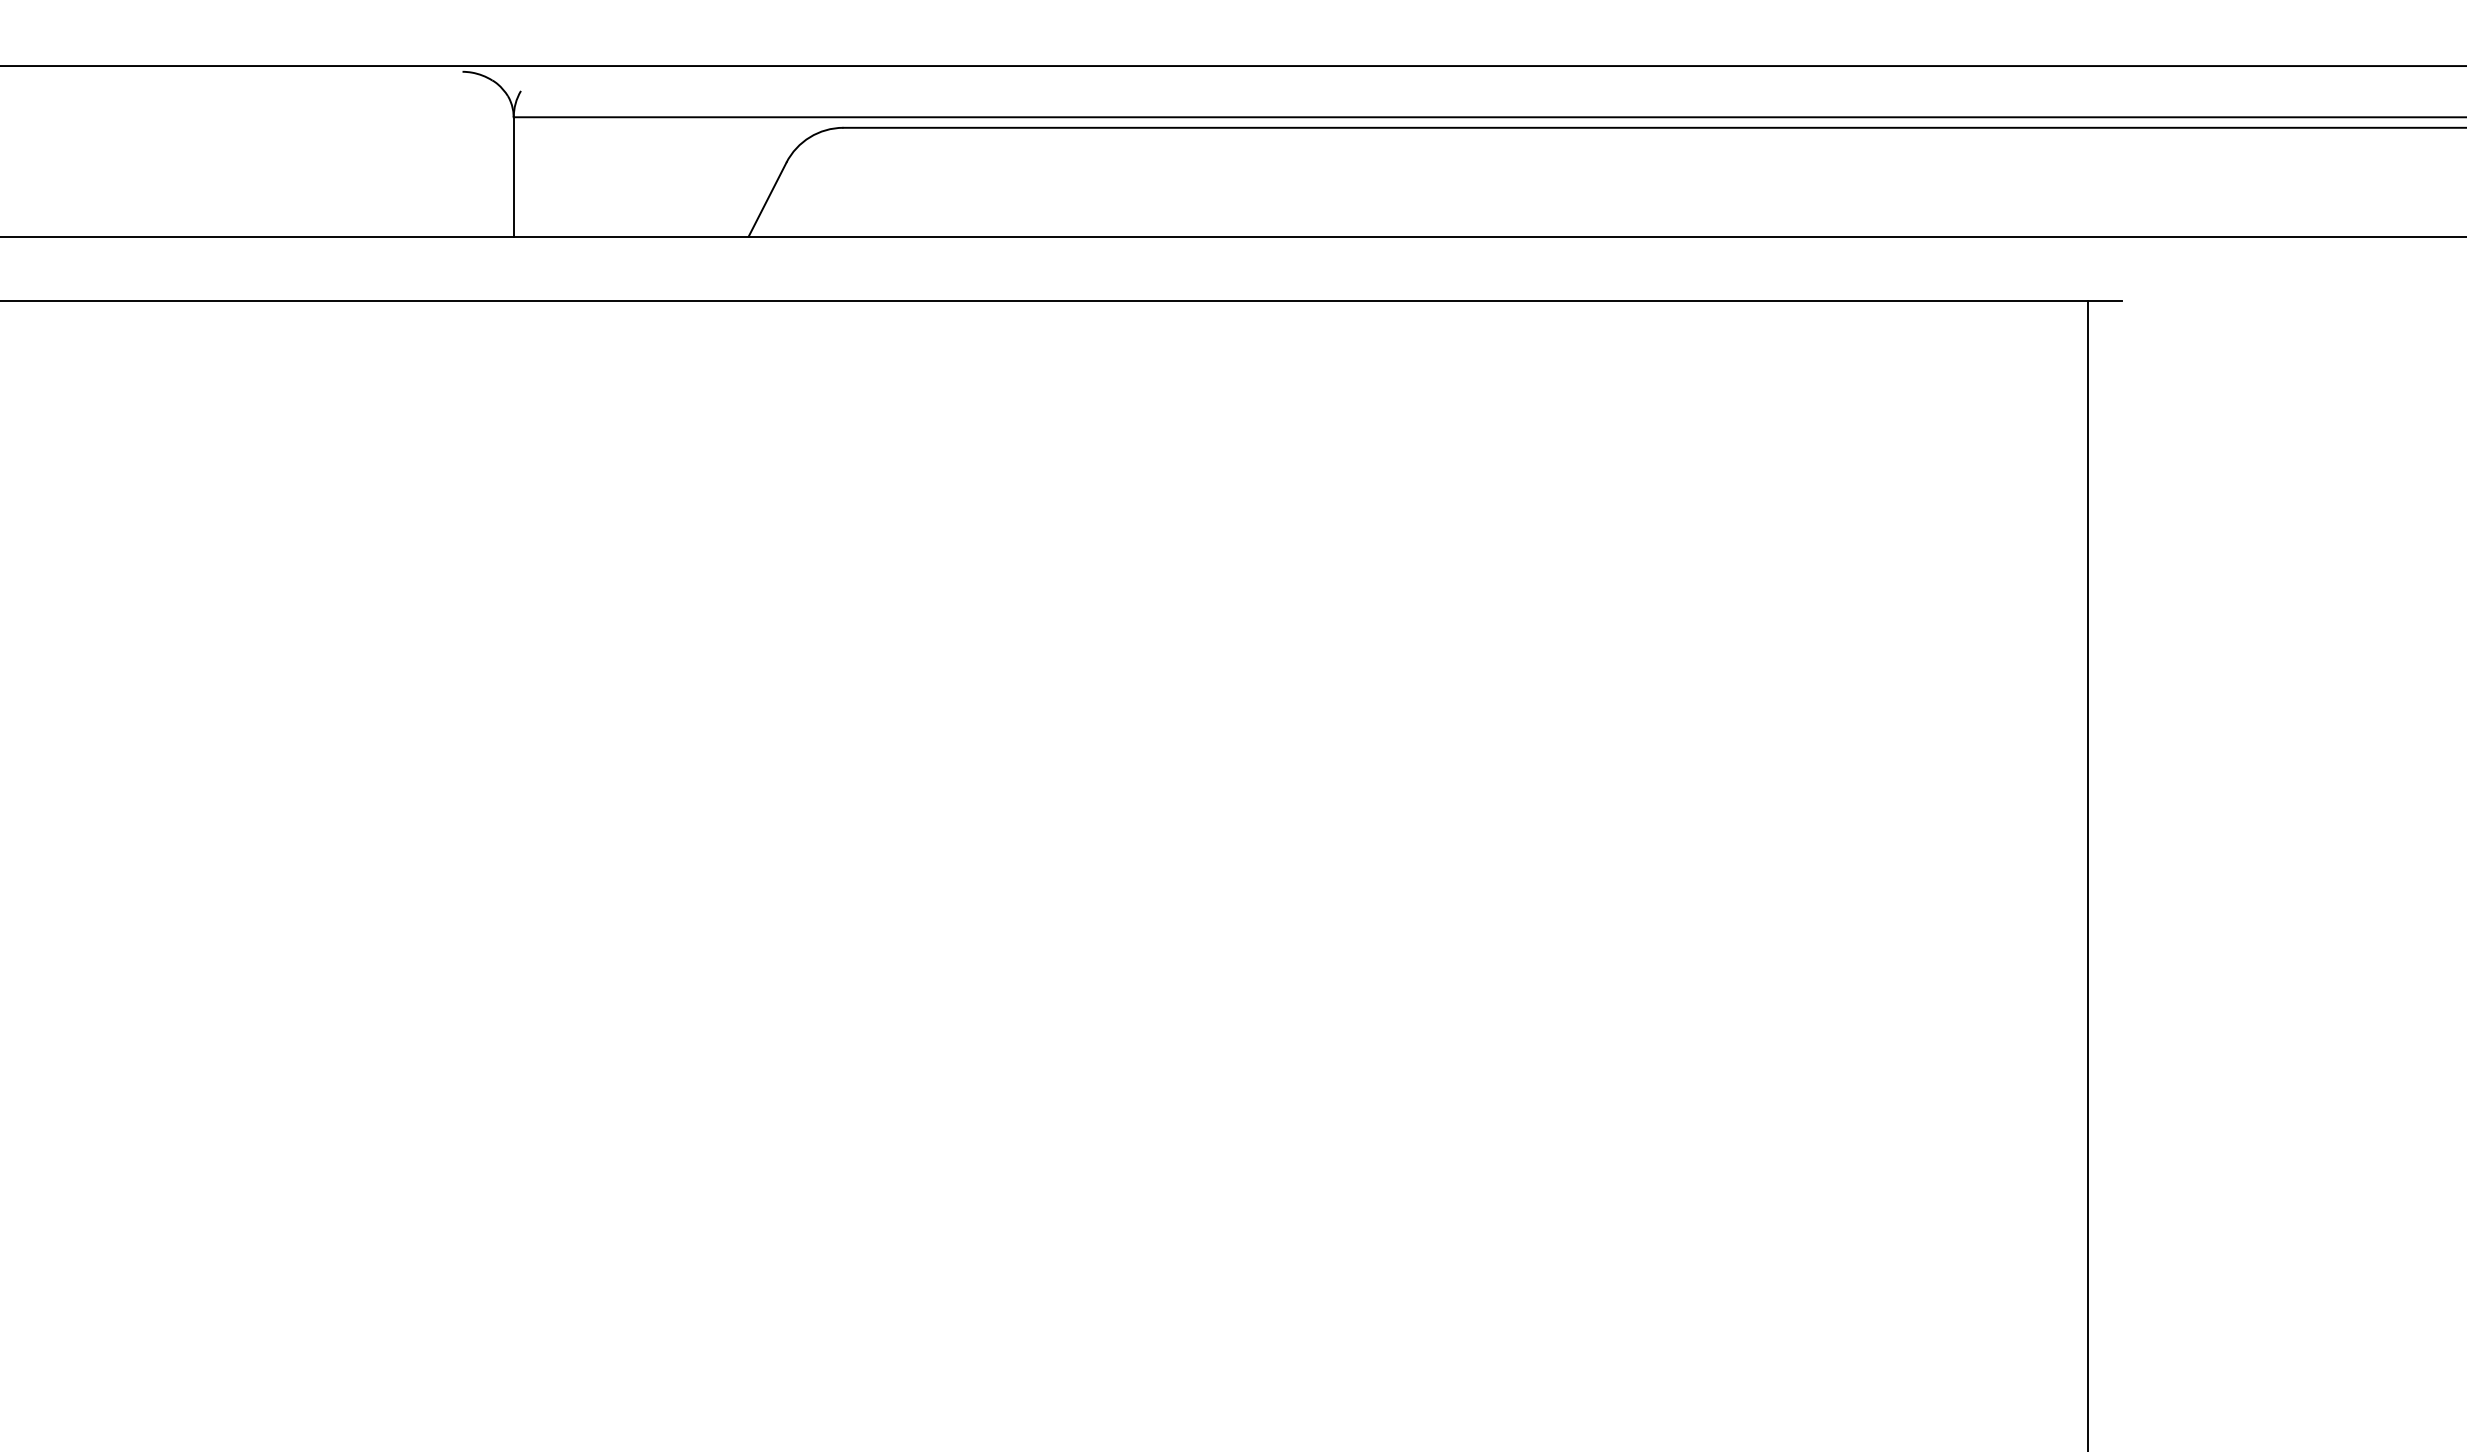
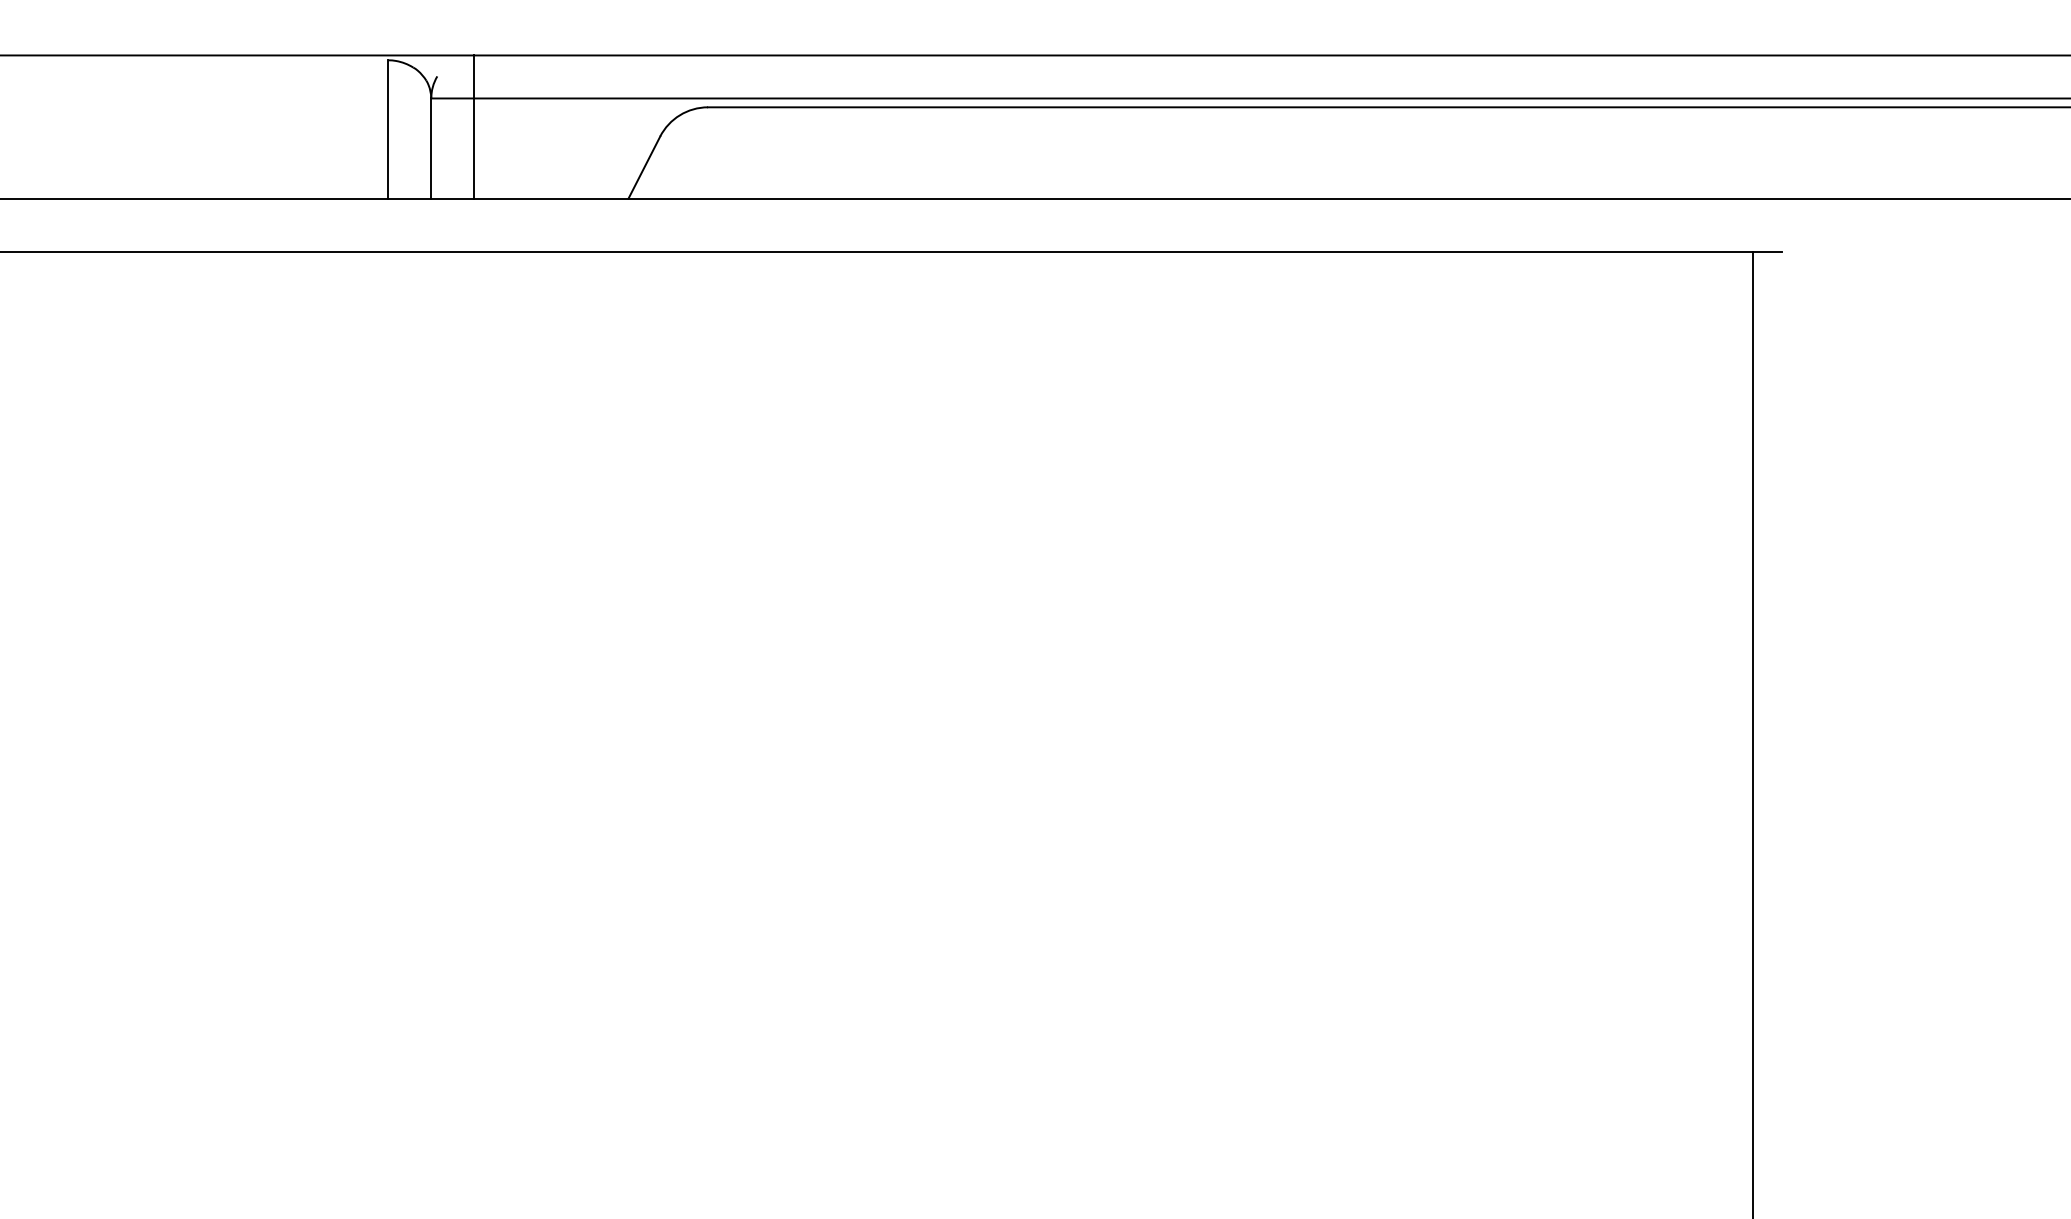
line: (564, 151) -> (473, 127), added
line: (462, 153) -> (388, 128), added

